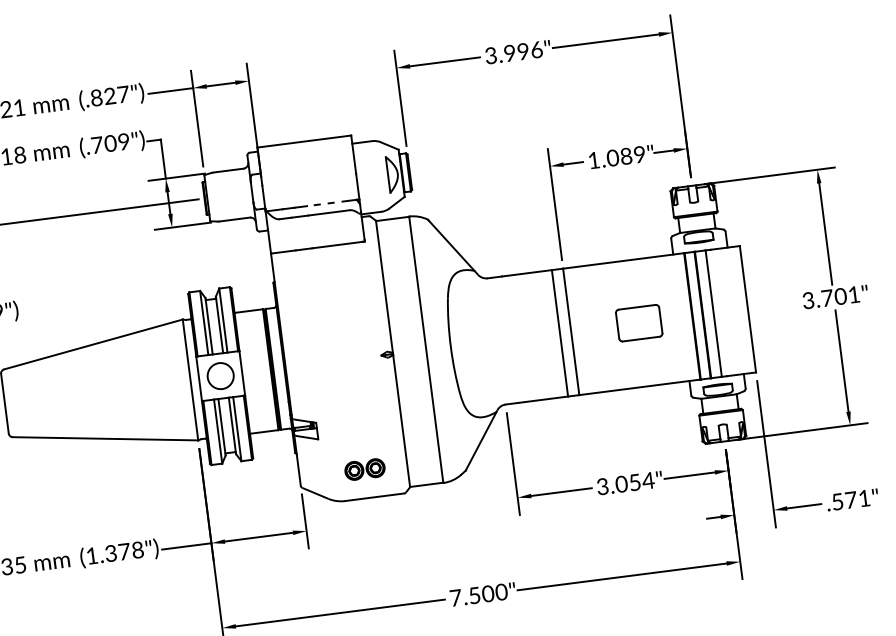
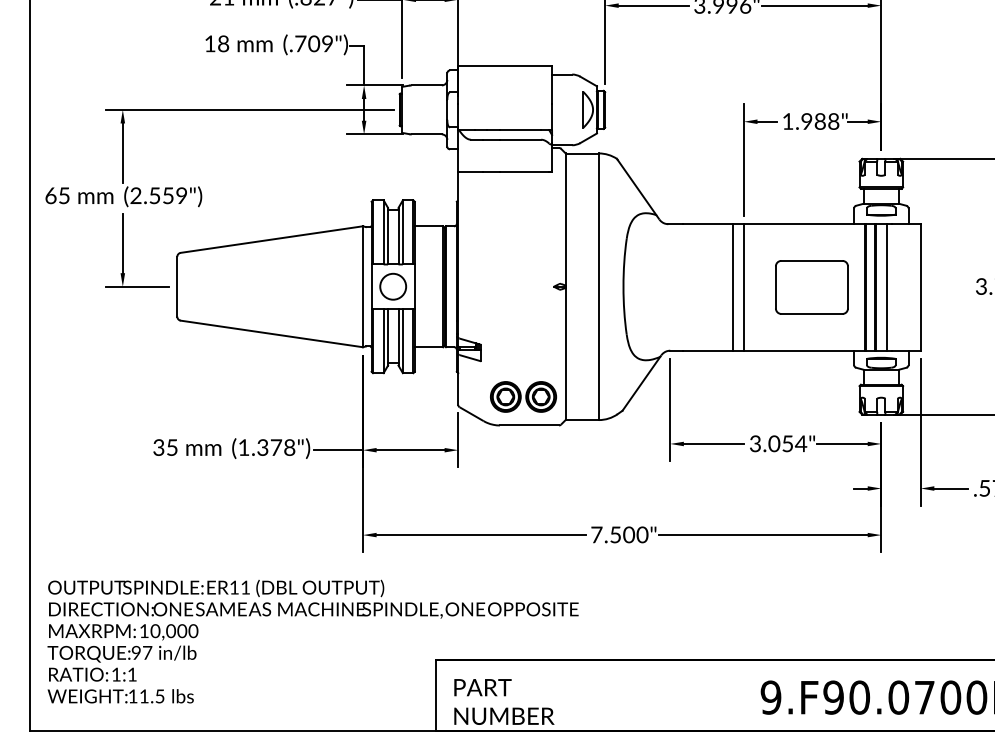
text: (626, 156) -> (820, 121), 1.089" -> 1.988"
line: (327, 203) -> (520, 130), dashed -> solid
part: (638, 323) -> (811, 287), size x1.67
part: (364, 469) -> (523, 396), size x1.67

